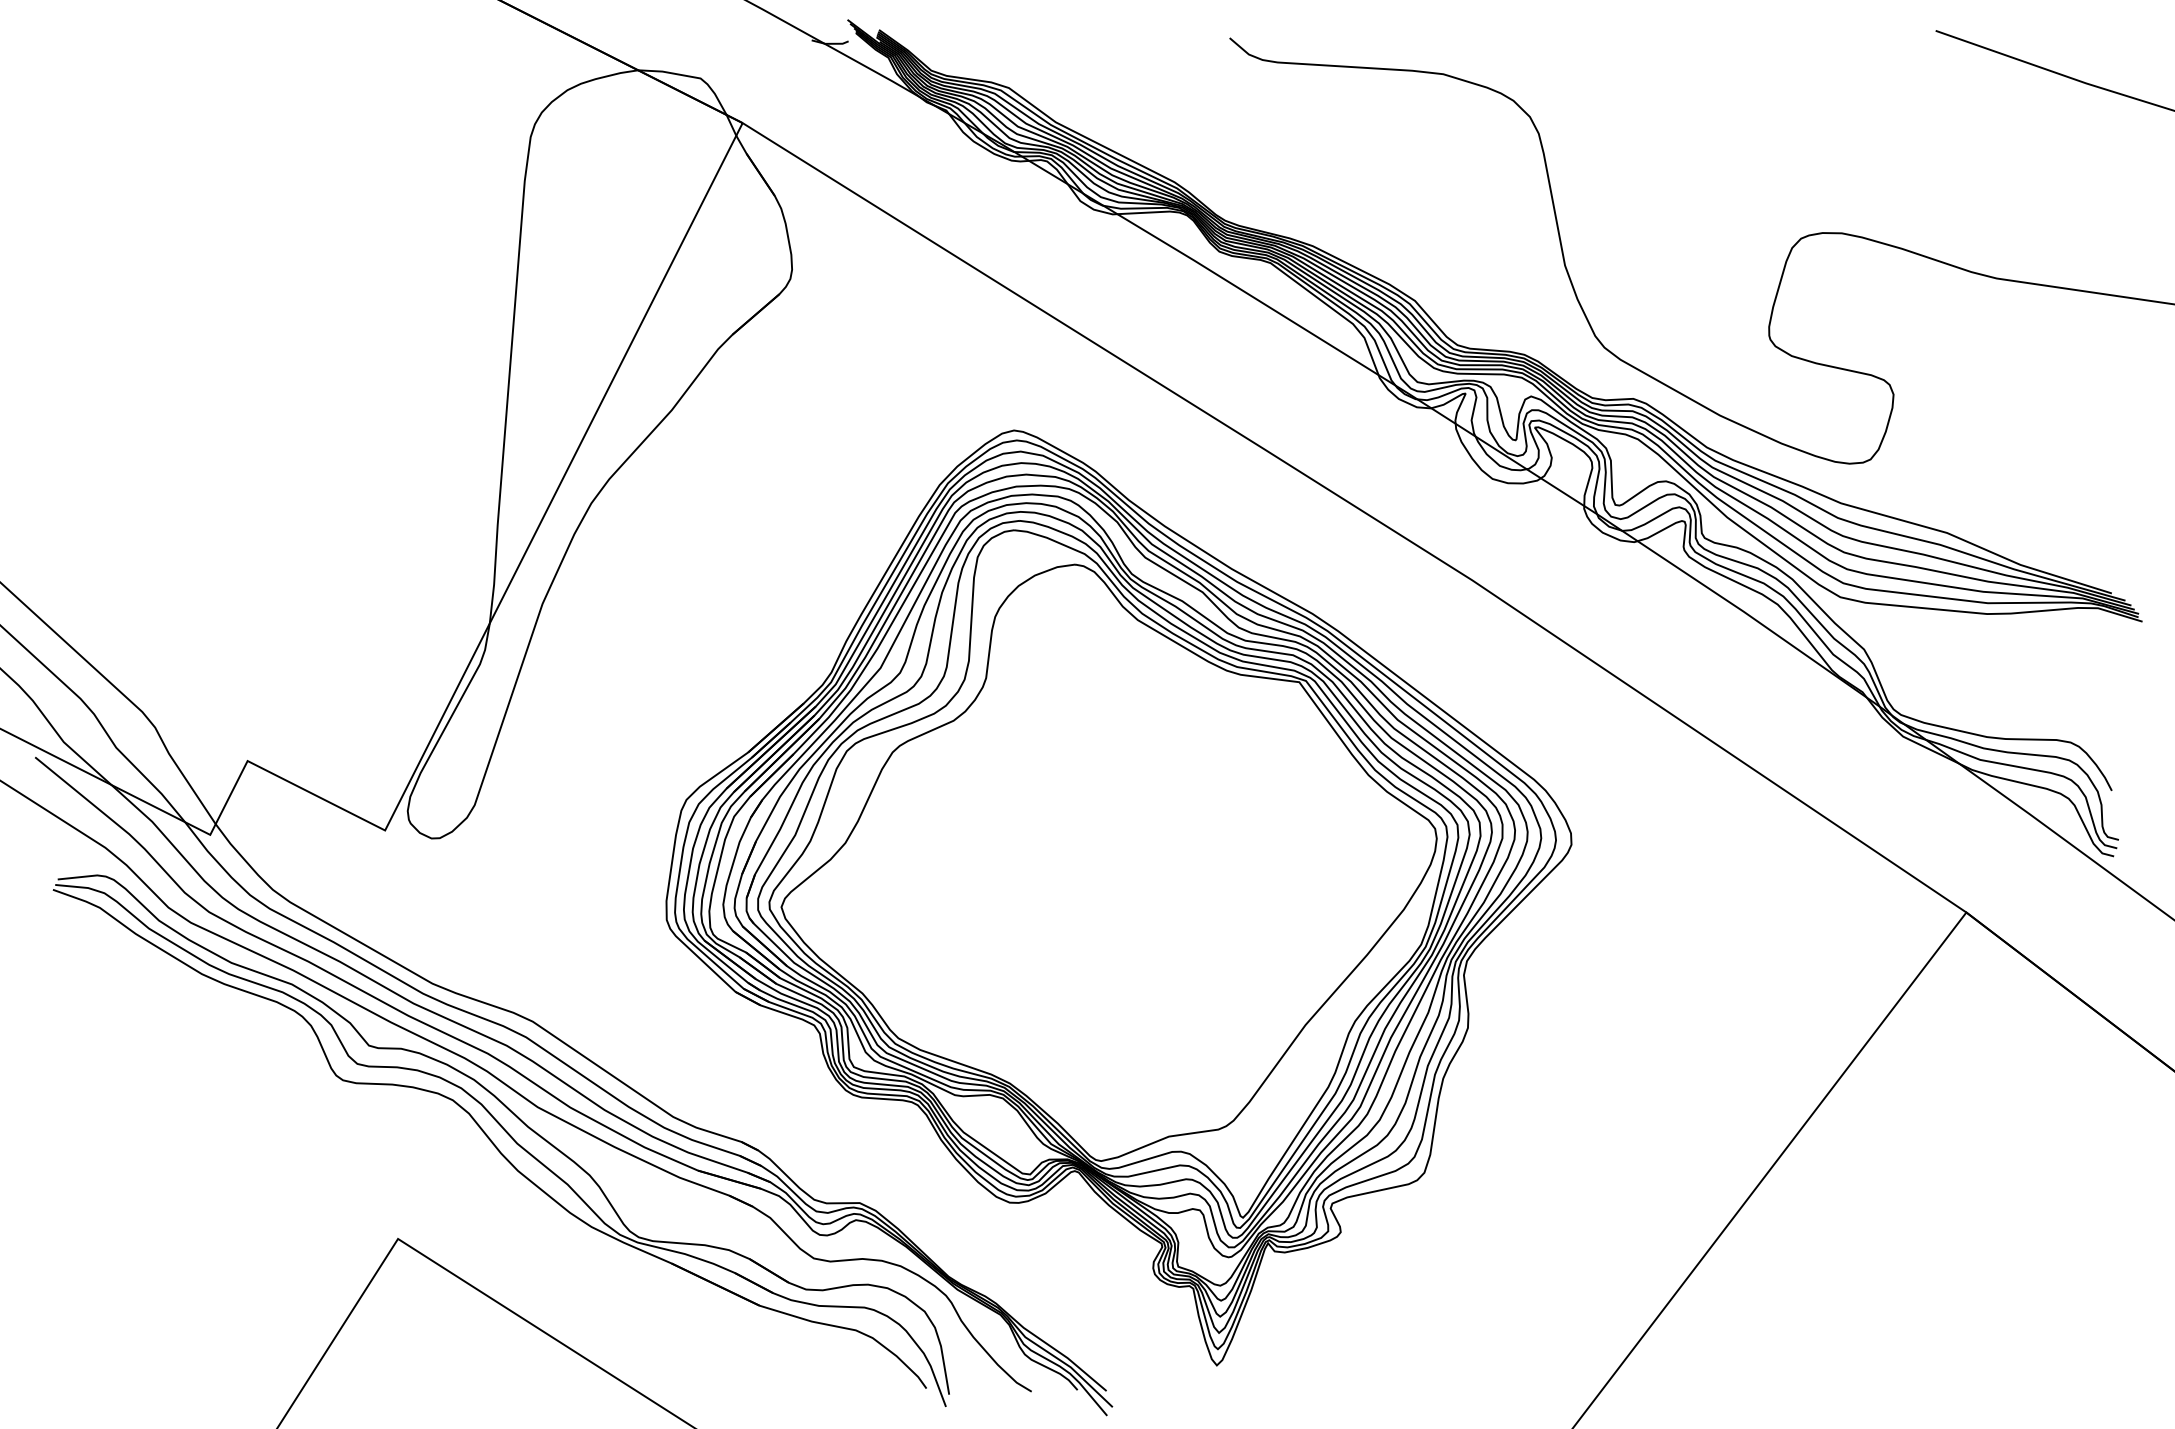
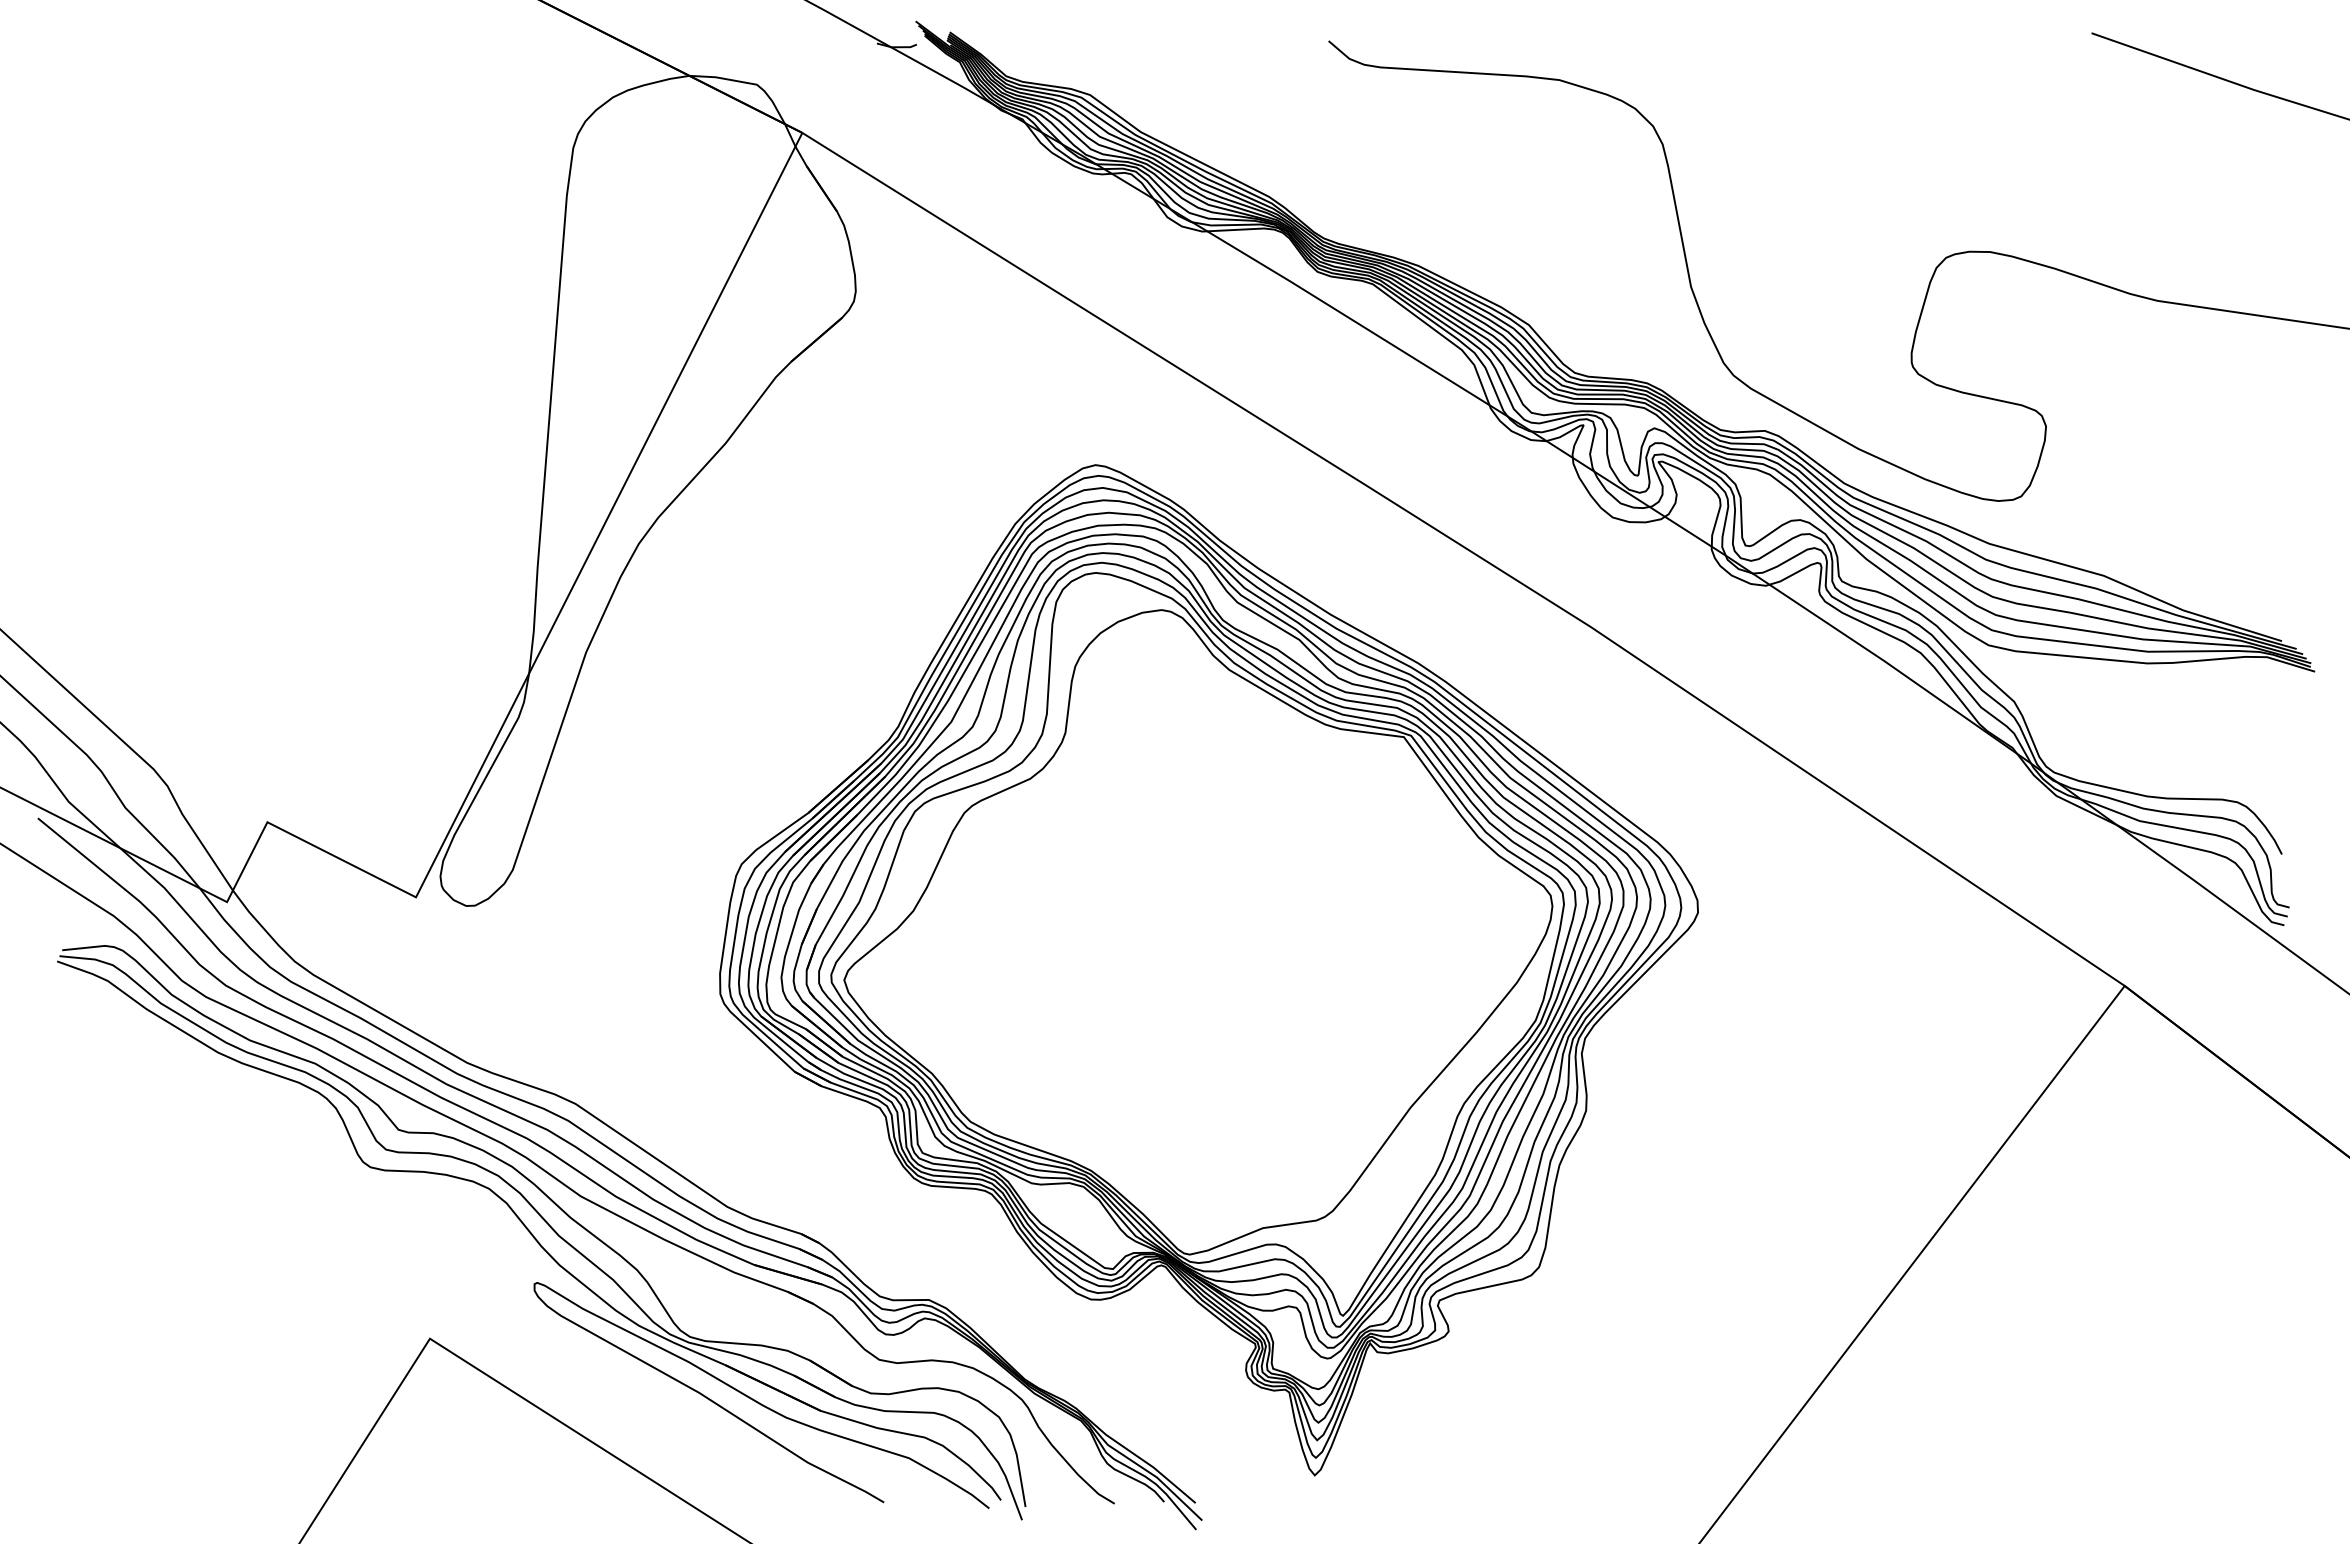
curve: (702, 1297) -> (758, 1401), added

